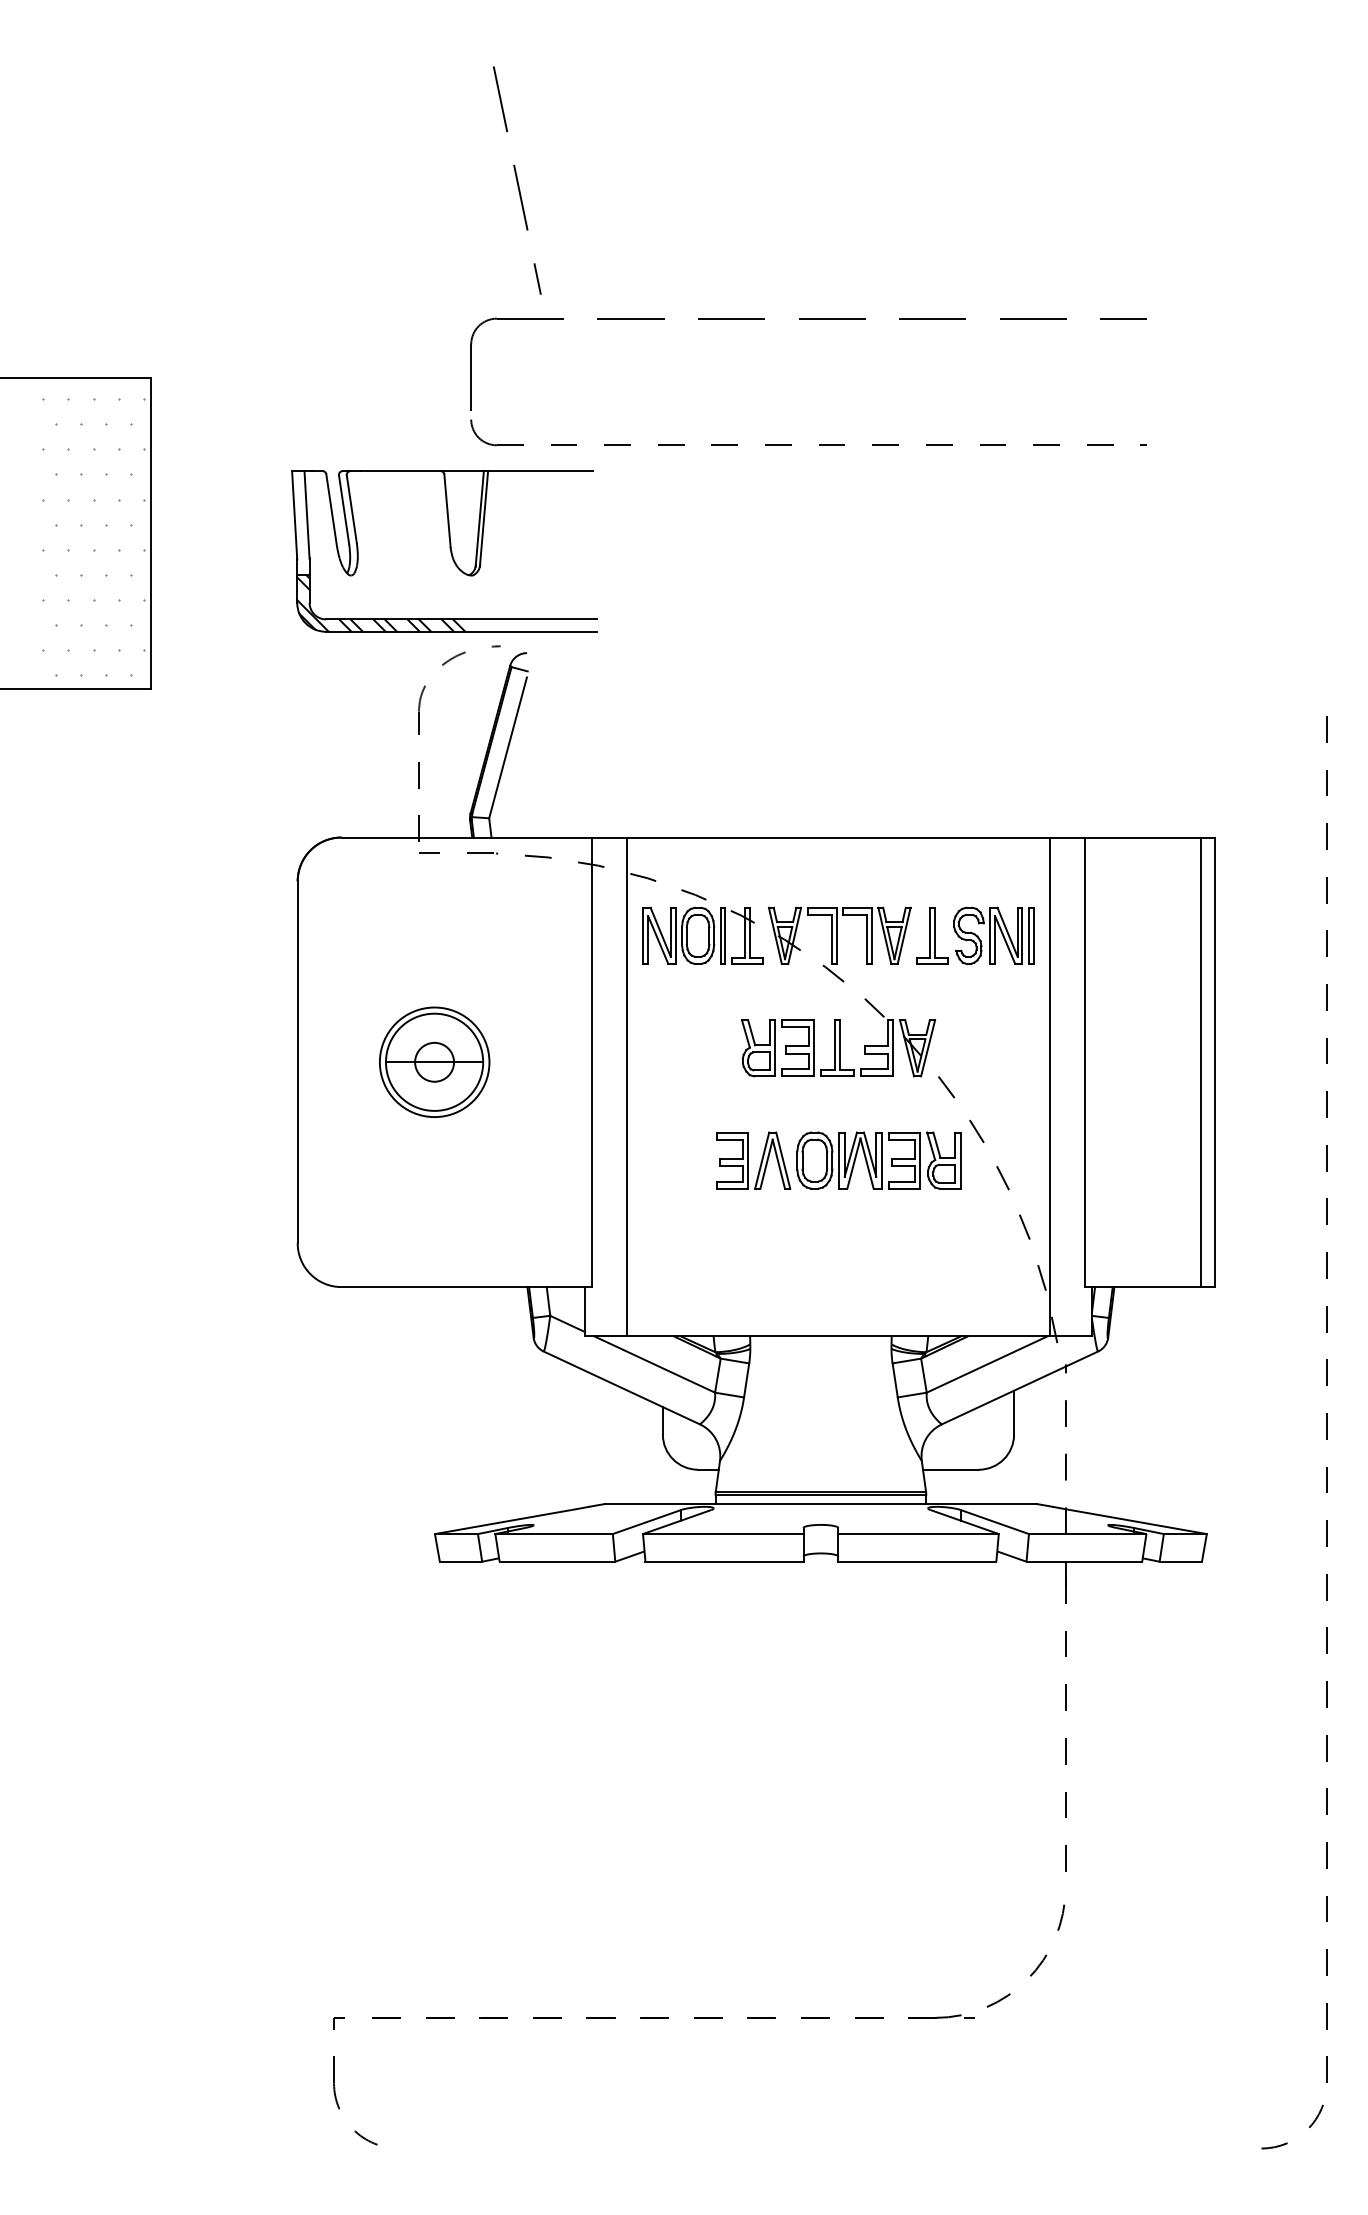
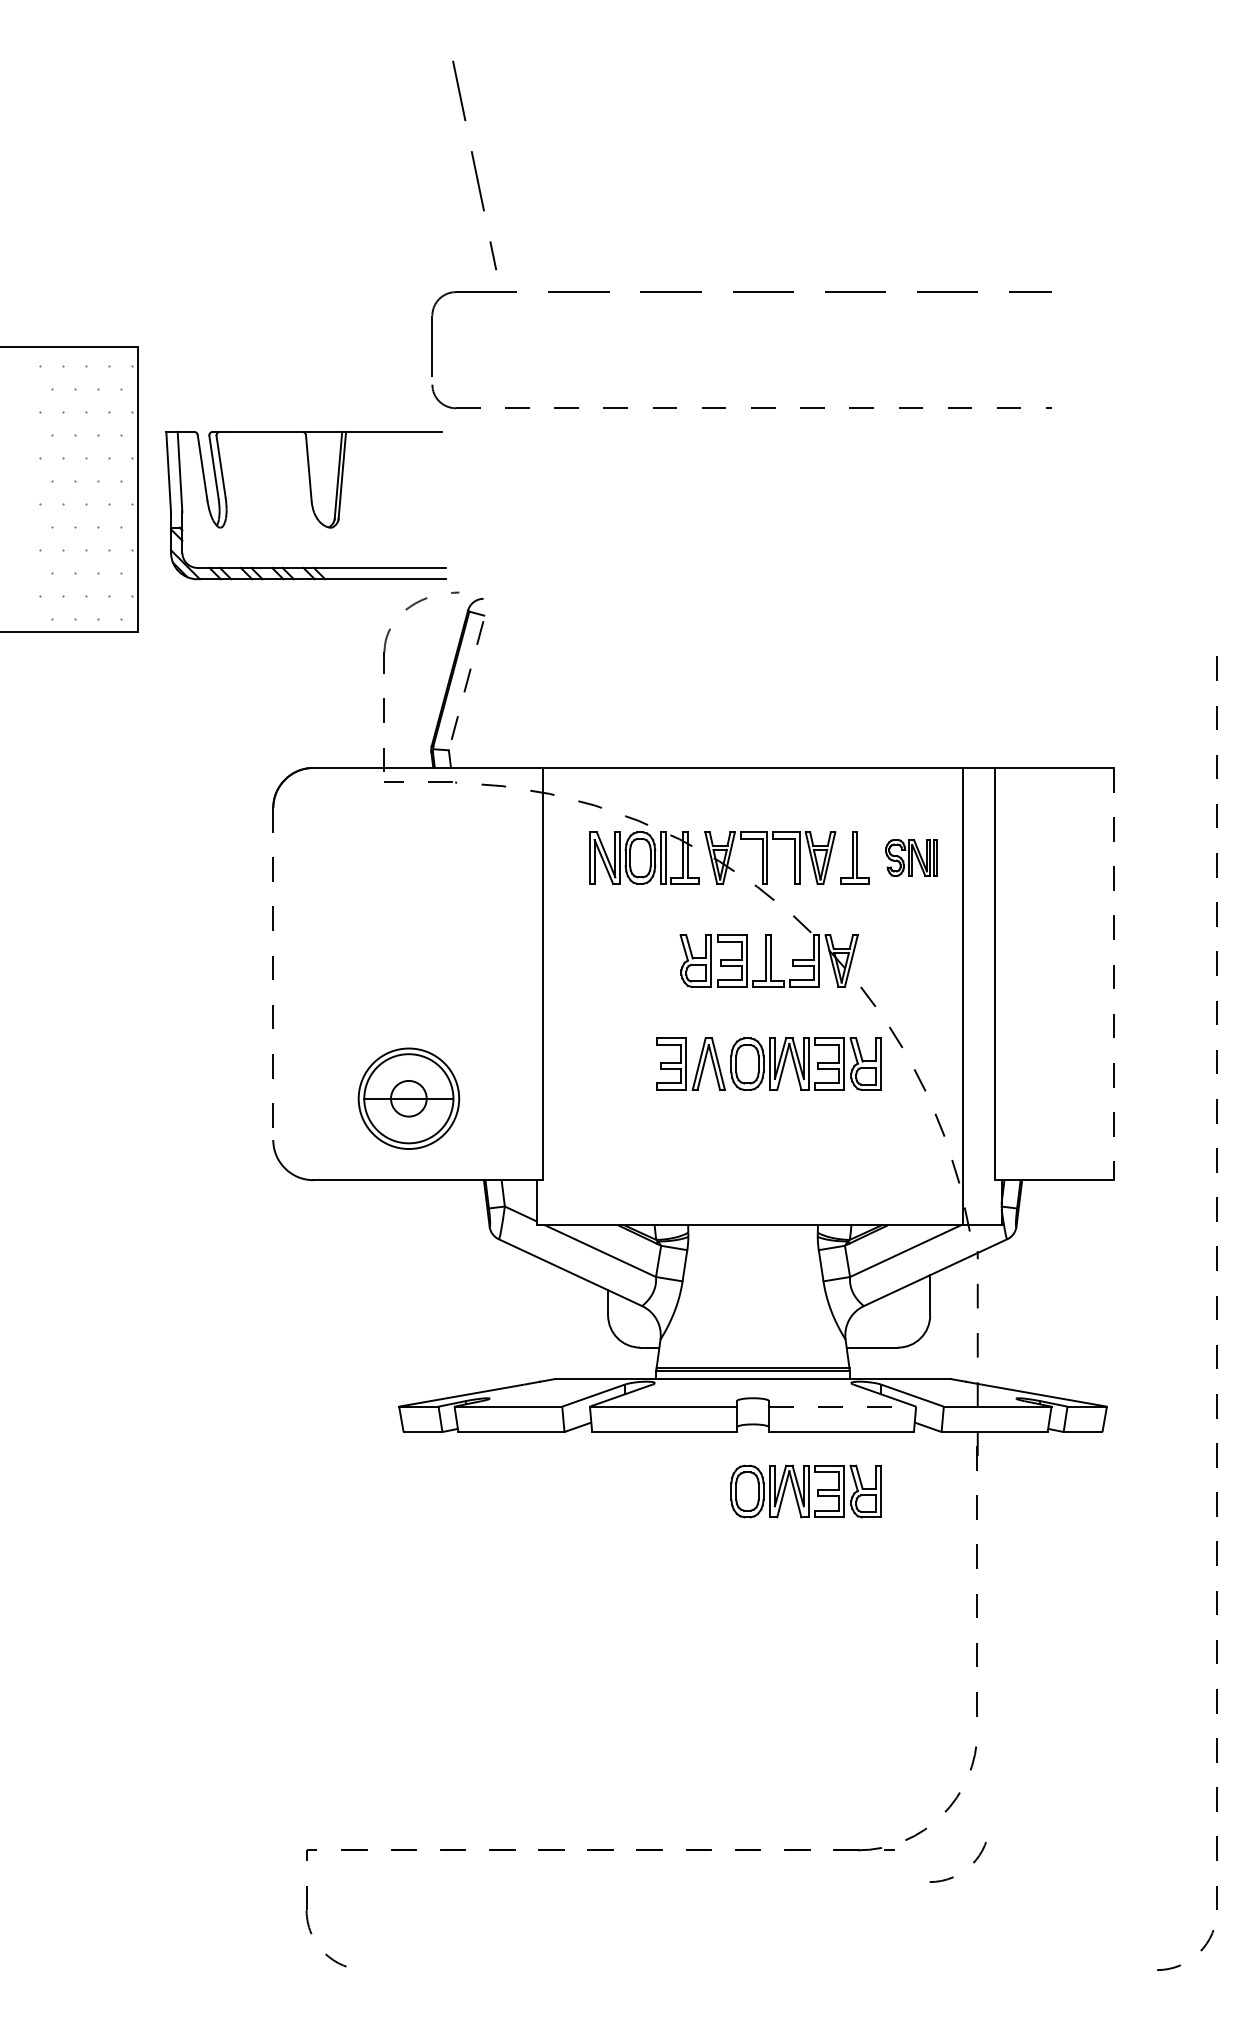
part: (444, 551) -> (306, 505), moved
line: (508, 747) -> (466, 685), solid -> dashed
part: (993, 935) -> (911, 857), size x0.7
part: (434, 1061) -> (408, 1098), moved
line: (297, 1062) -> (273, 974), solid -> dashed
line: (1201, 1062) -> (1102, 974), removed
line: (1215, 1062) -> (1114, 974), solid -> dashed
line: (627, 1086) -> (575, 996), removed
line: (919, 1534) -> (843, 1407), solid -> dashed
part: (878, 1626) -> (805, 1491), added
arc: (1039, 2046) -> (953, 1876), added

